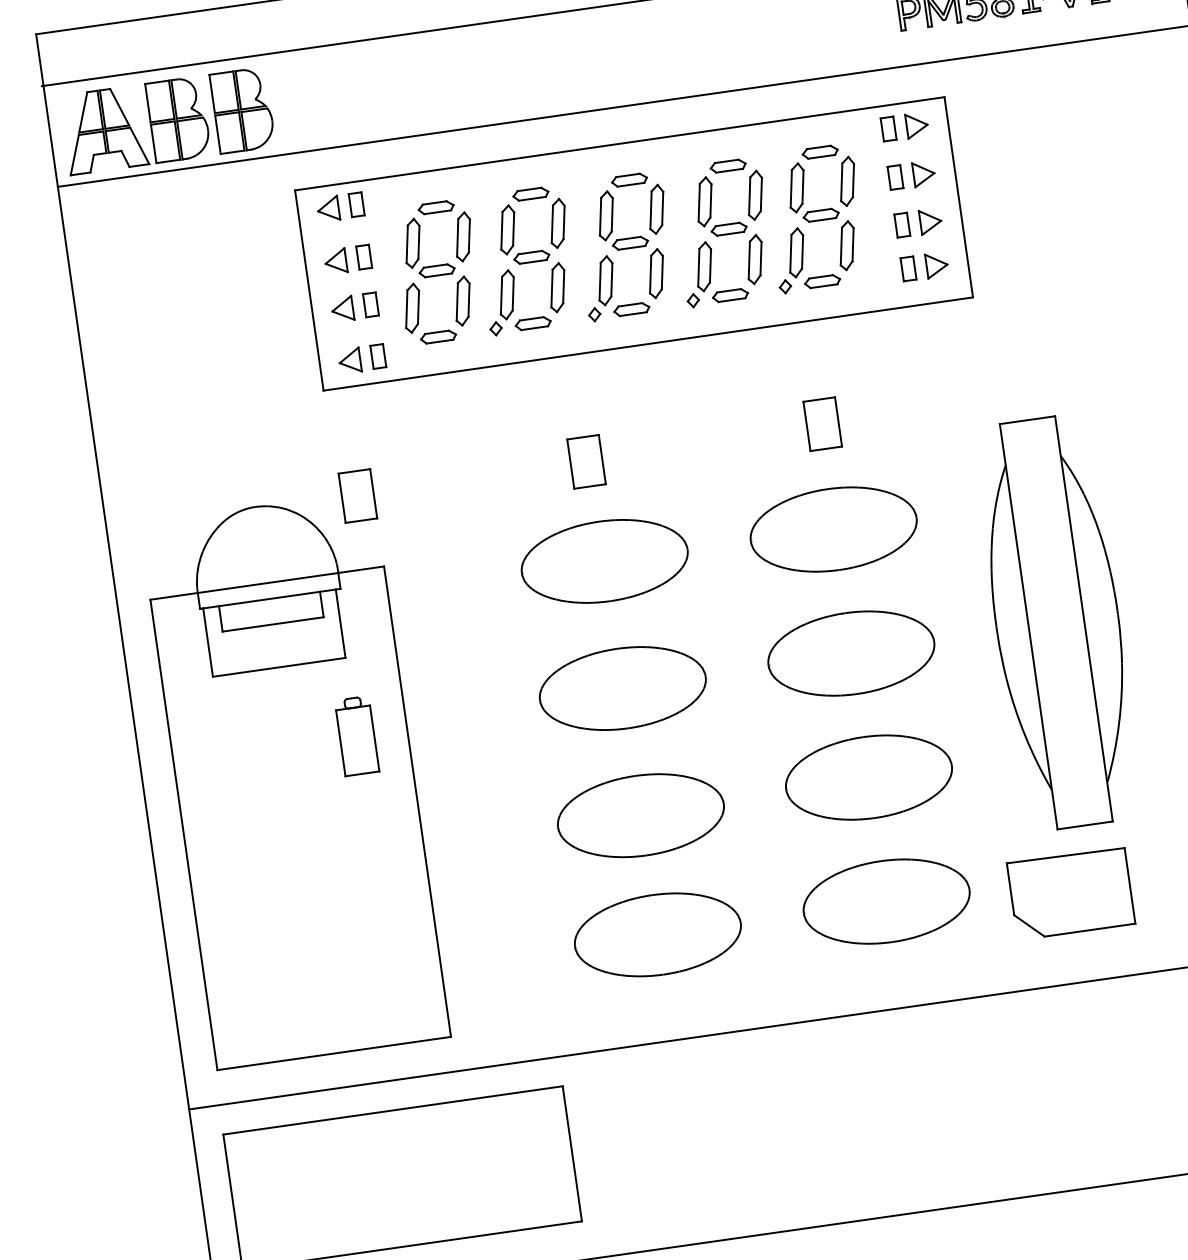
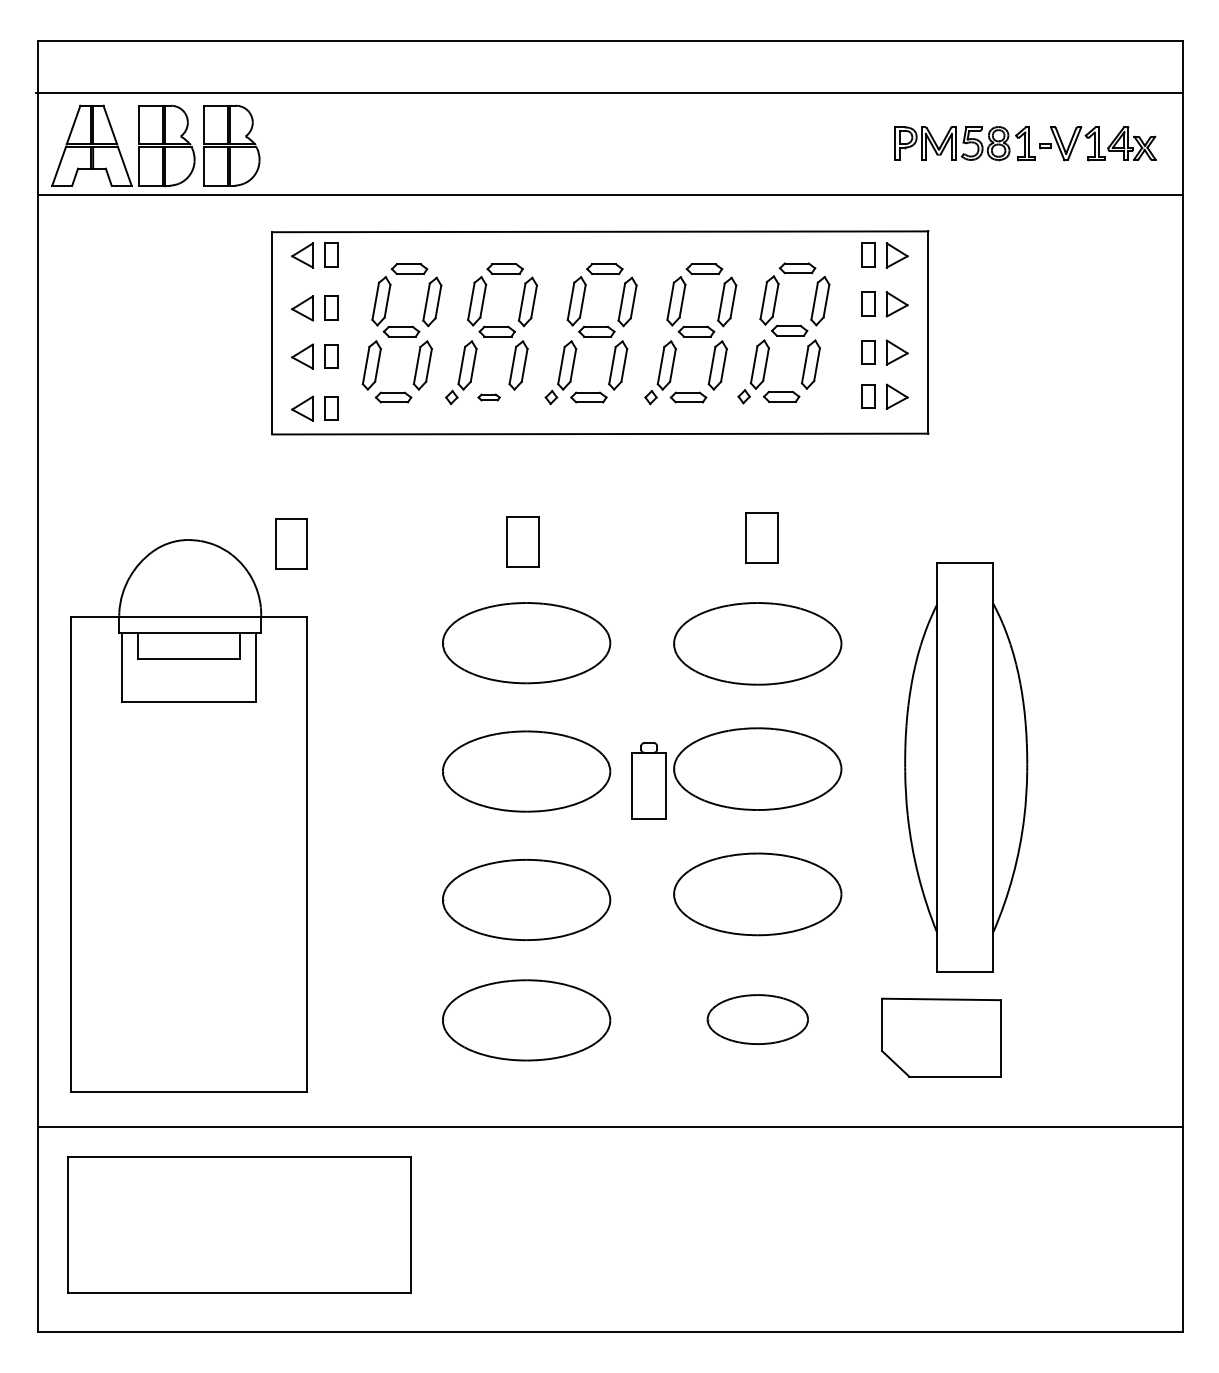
part: (532, 323) -> (488, 397), size x0.6
part: (356, 735) -> (648, 780), moved
part: (886, 901) -> (757, 1019), size x0.6

